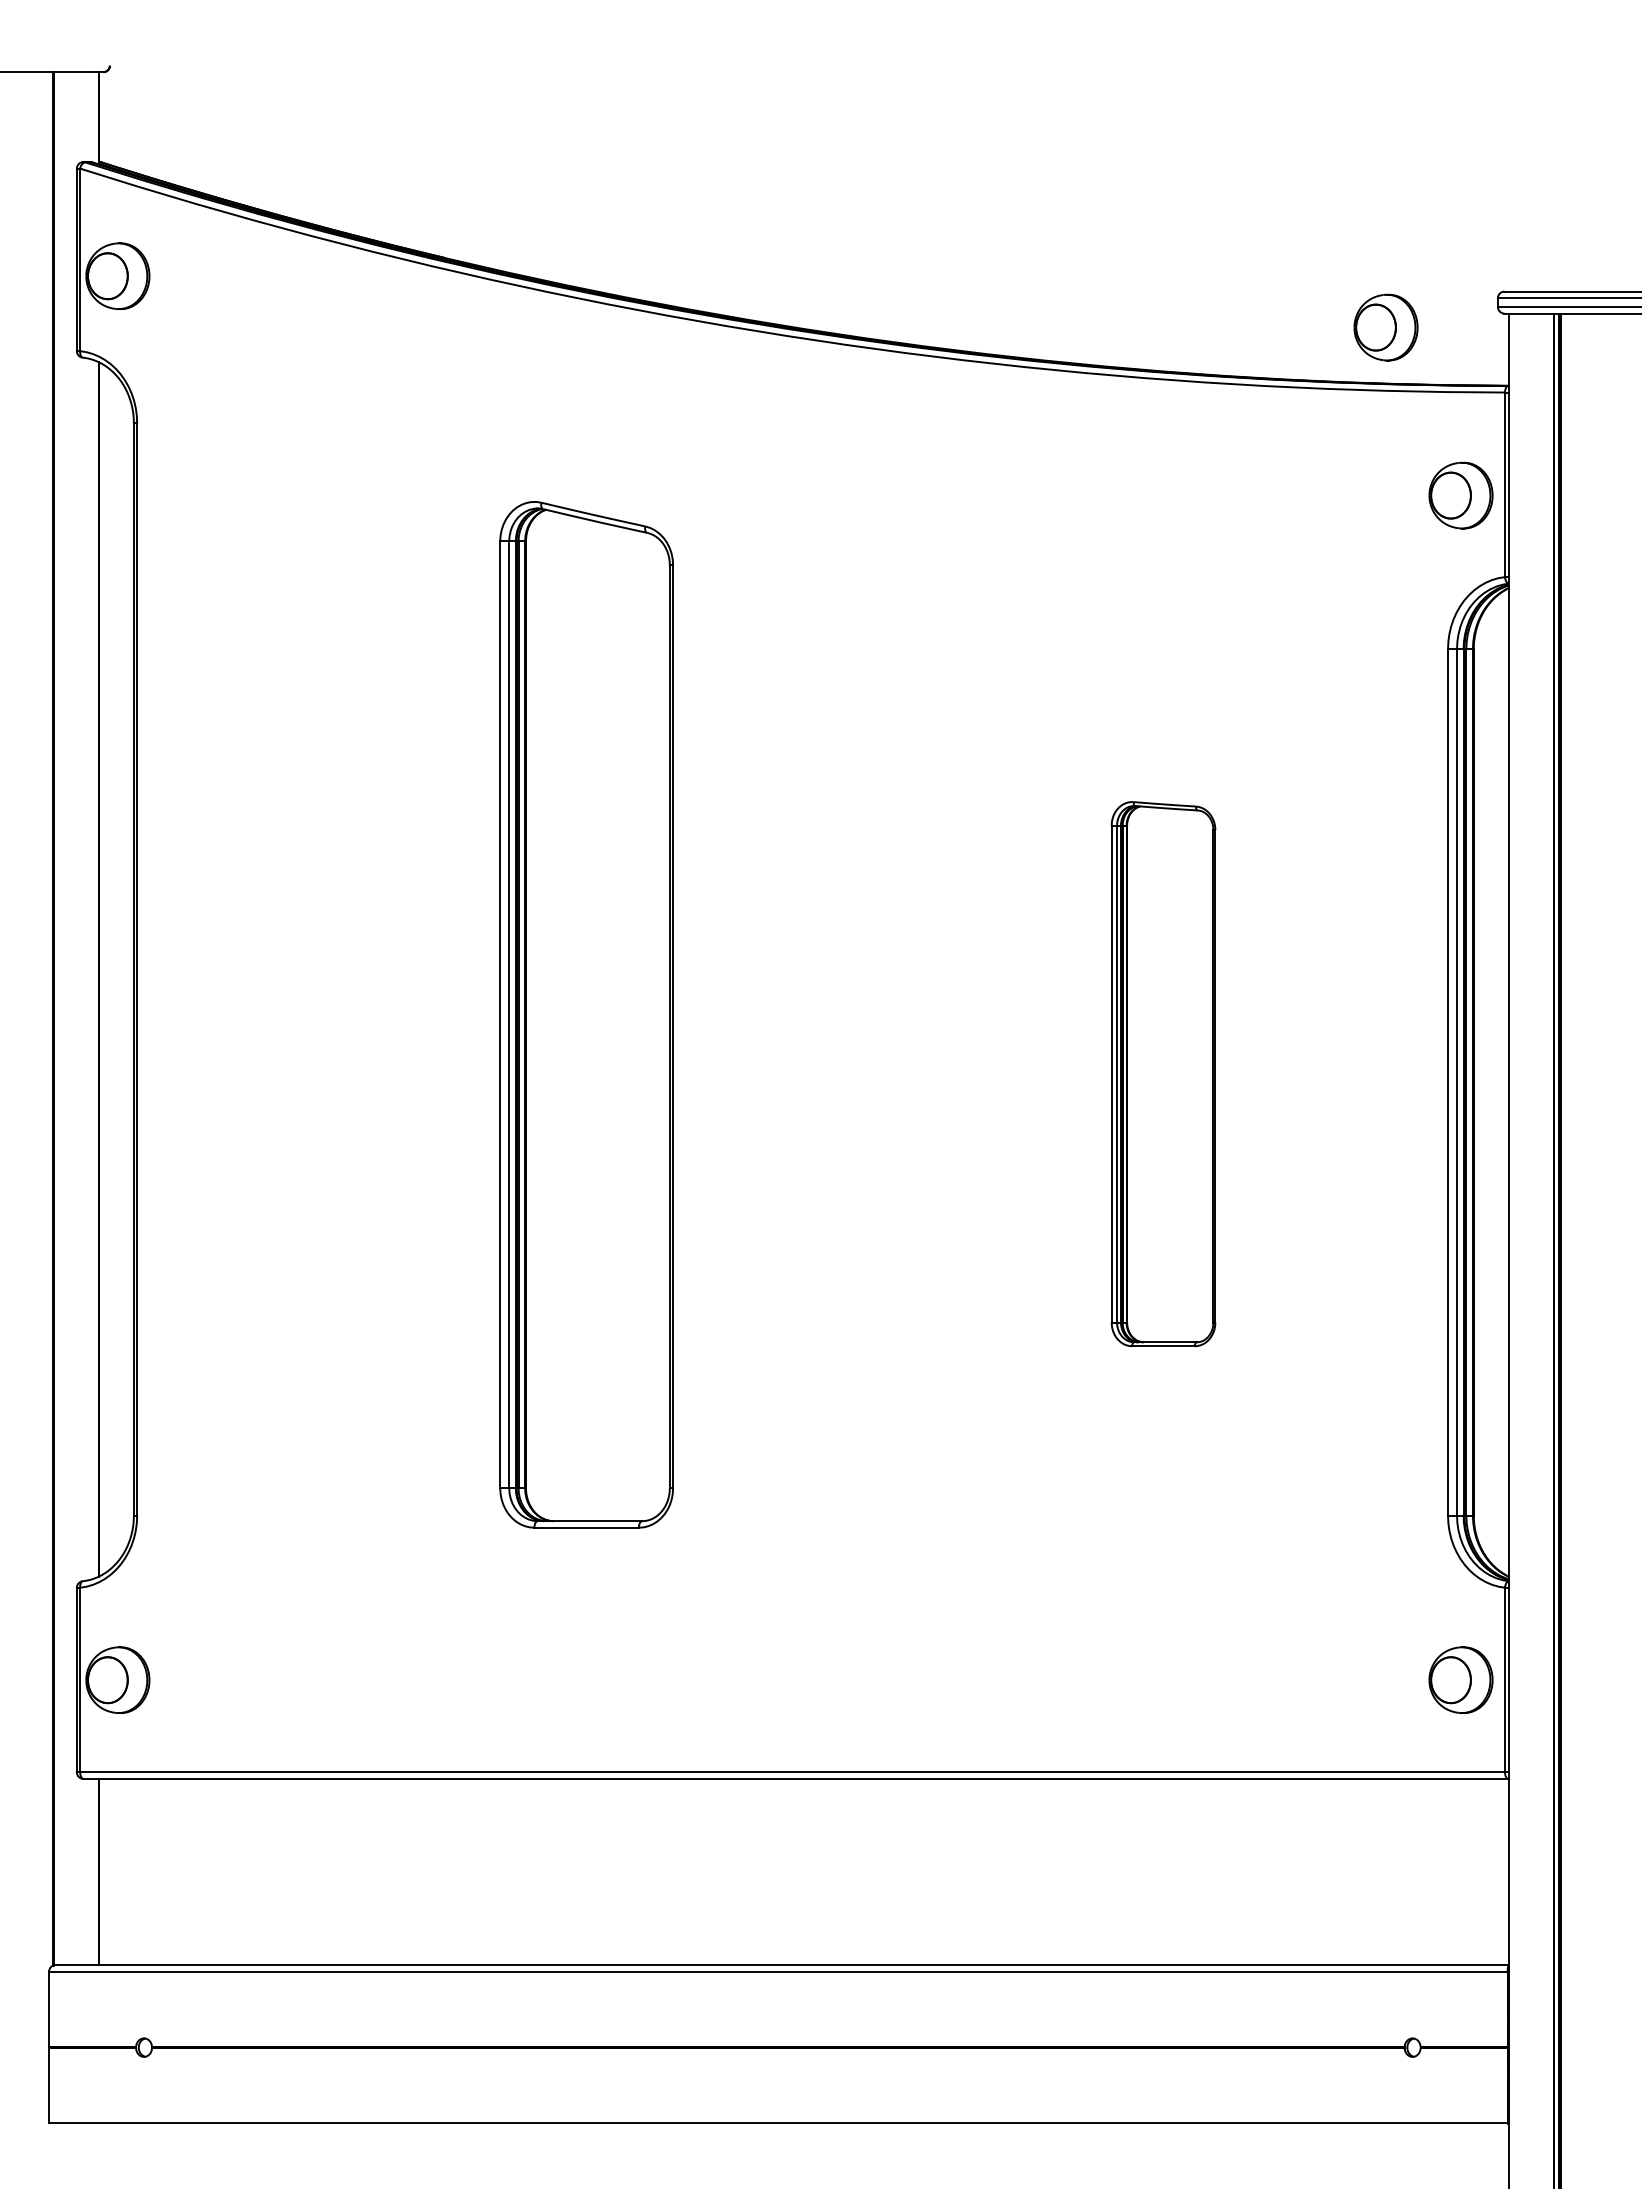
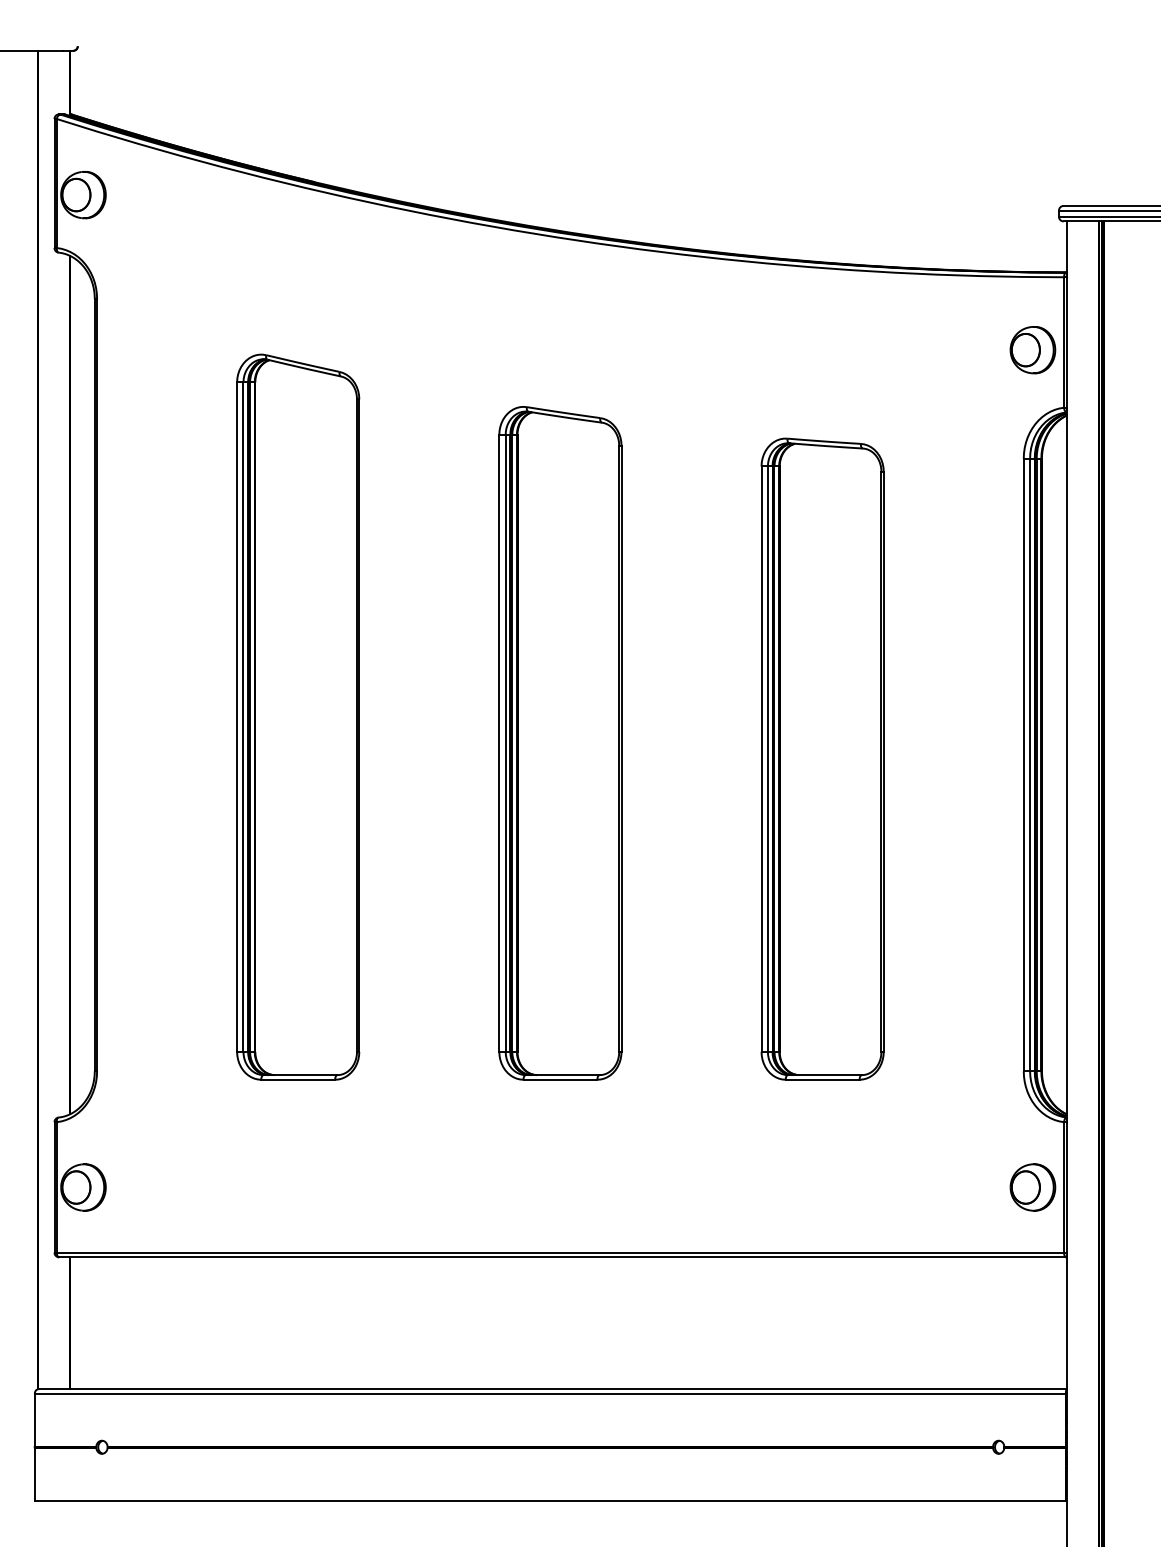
part: (1385, 327) -> (979, 231), removed
part: (586, 1014) -> (298, 716), moved
part: (792, 1051) -> (560, 743), added
part: (1163, 1073) -> (822, 758), size x1.67

